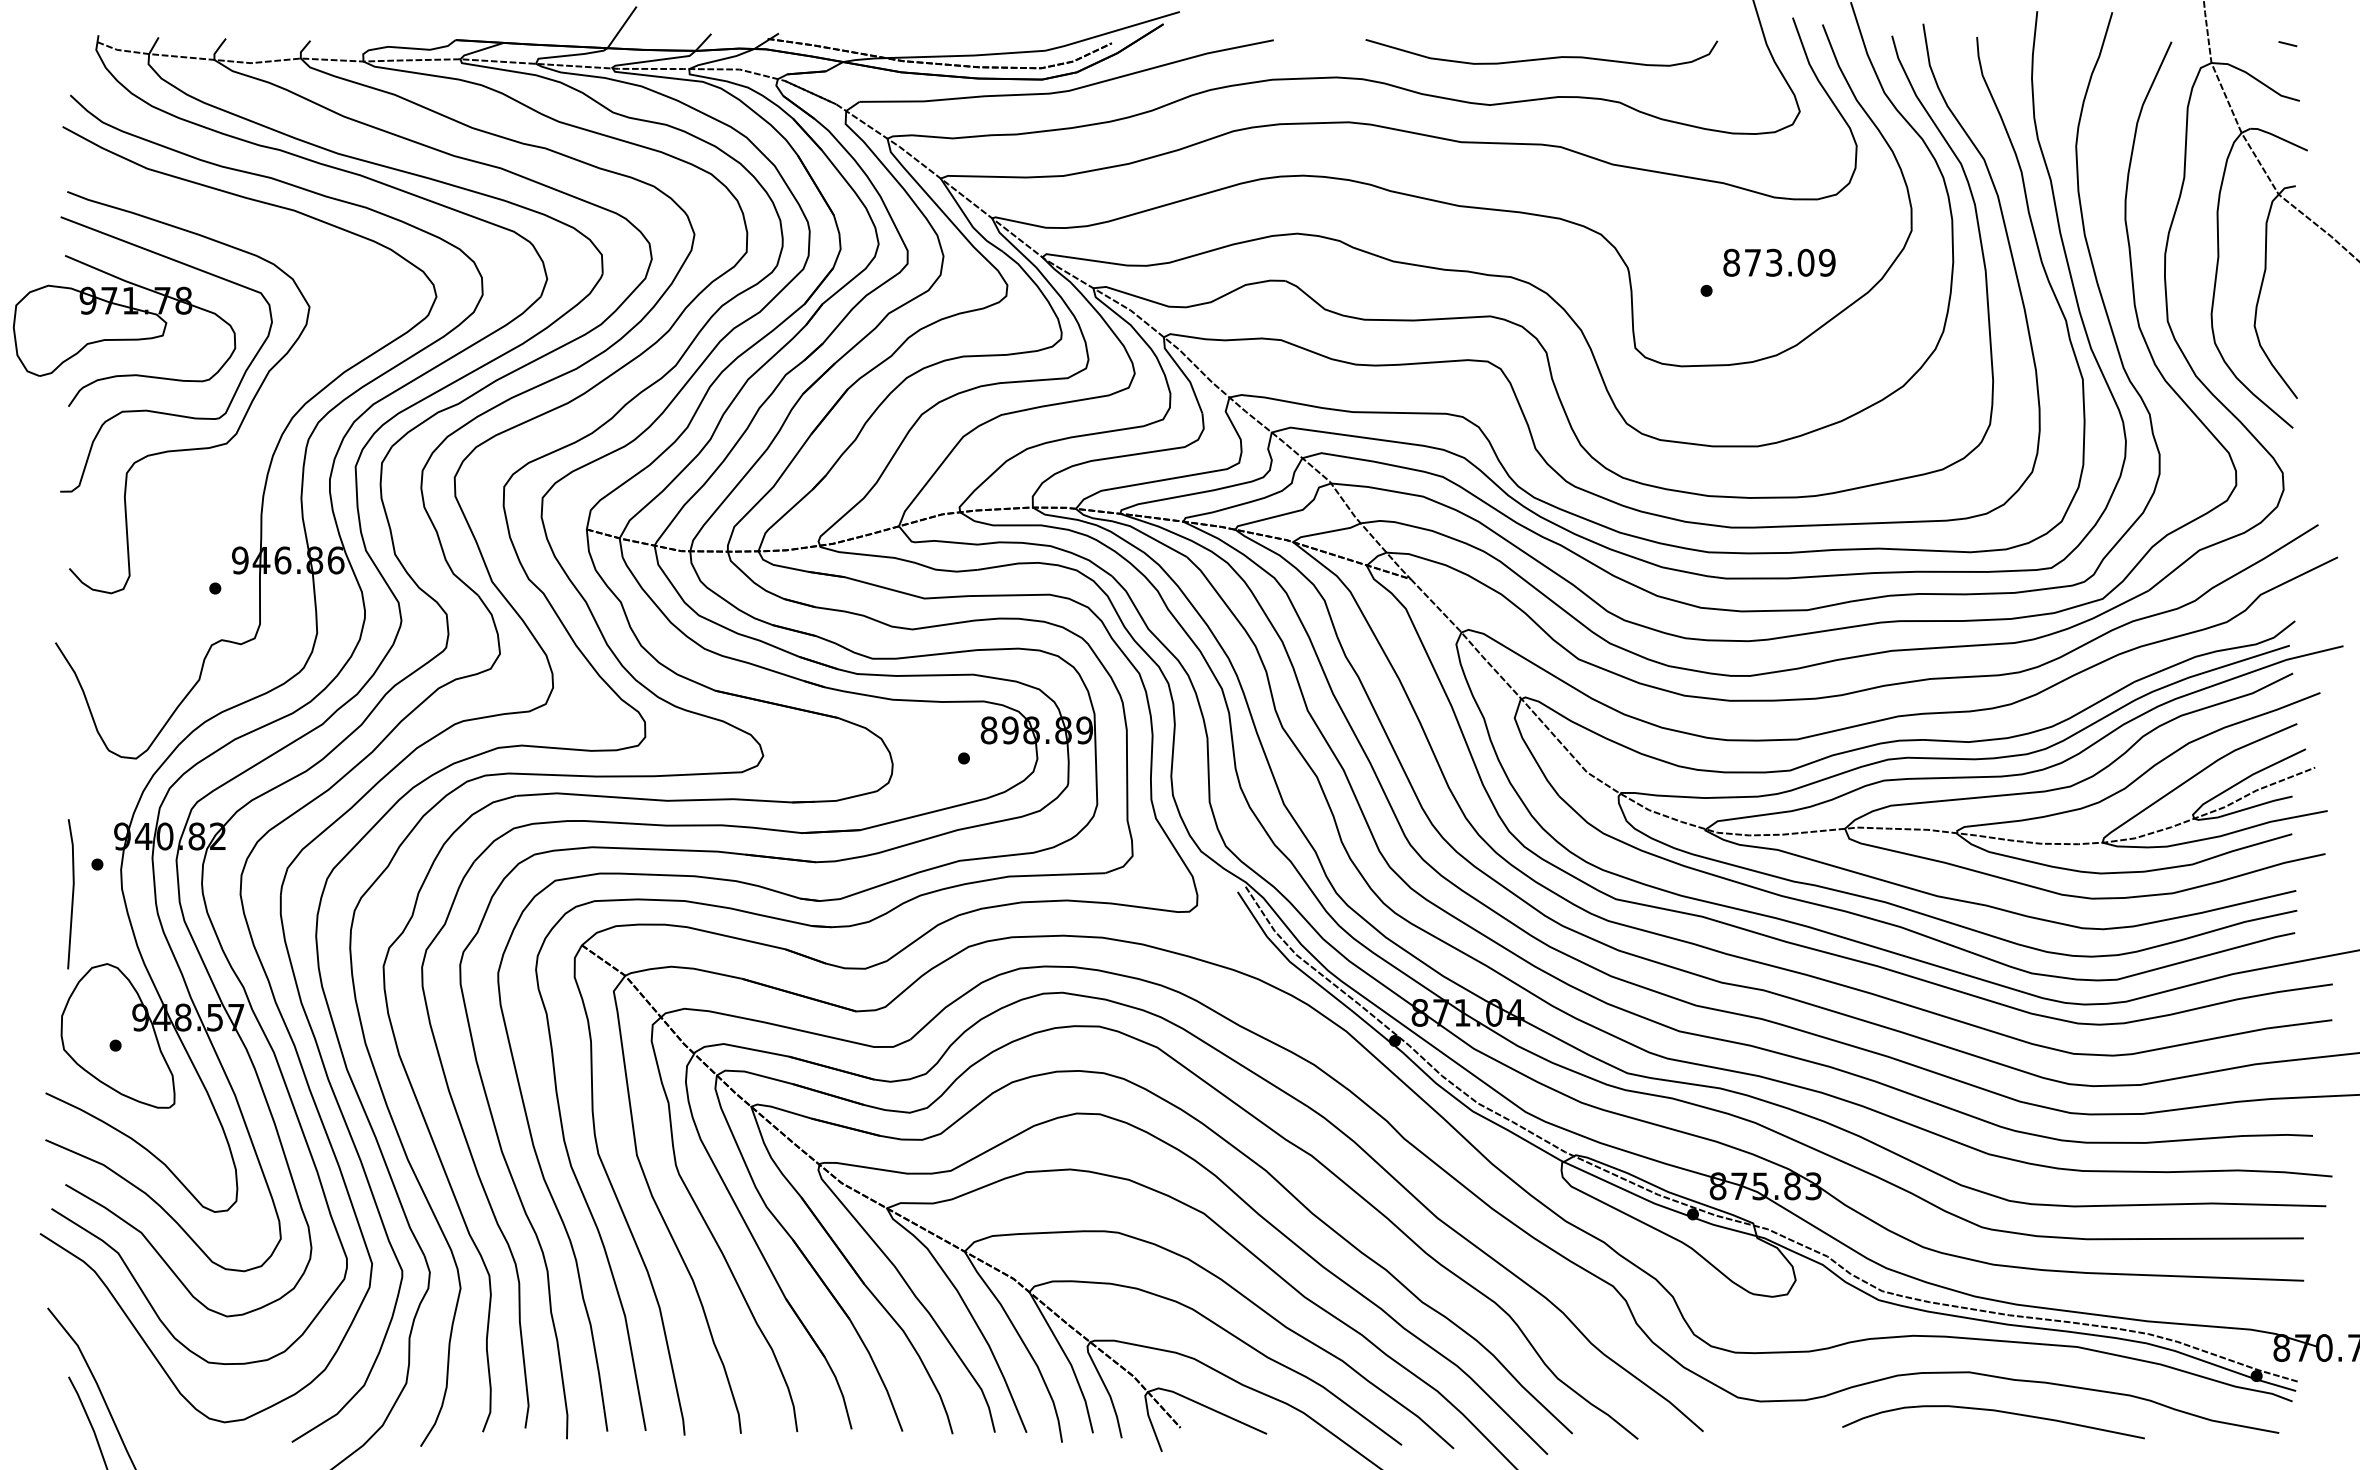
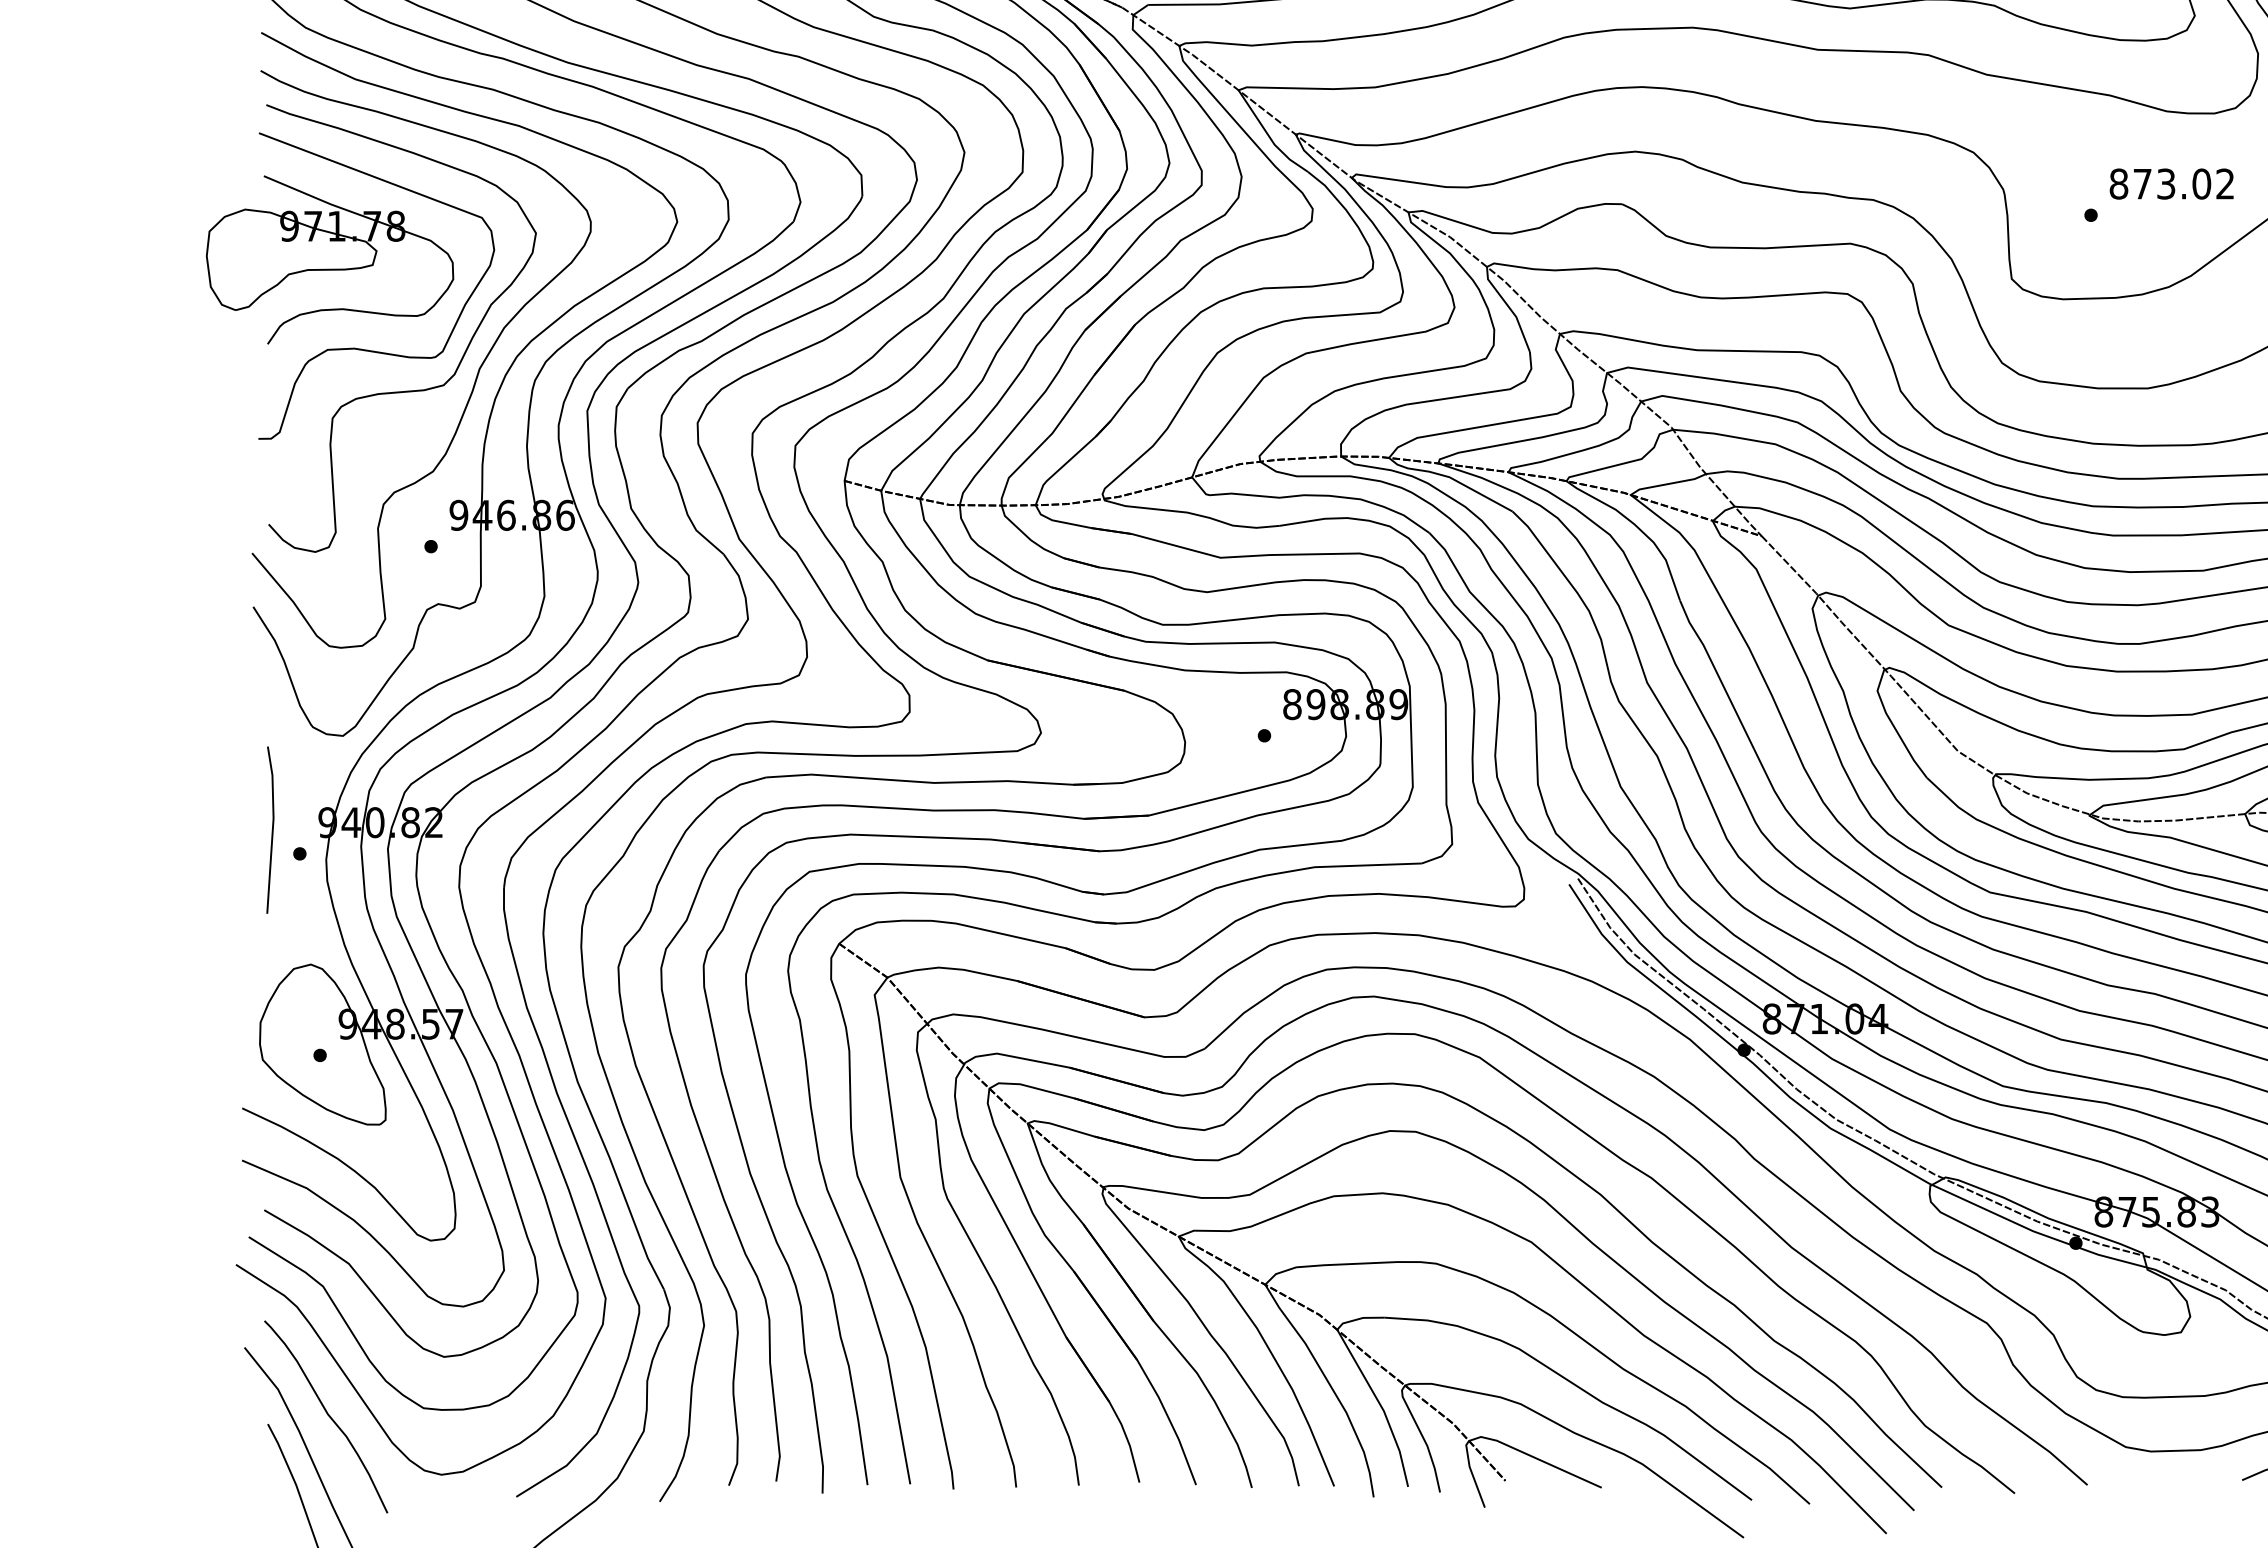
text: (1827, 262) -> (2225, 183), 873.09 -> 873.02
curve: (255, 435) -> (475, 376), added
line: (72, 894) -> (272, 830), moved
curve: (121, 1368) -> (326, 1414), added

